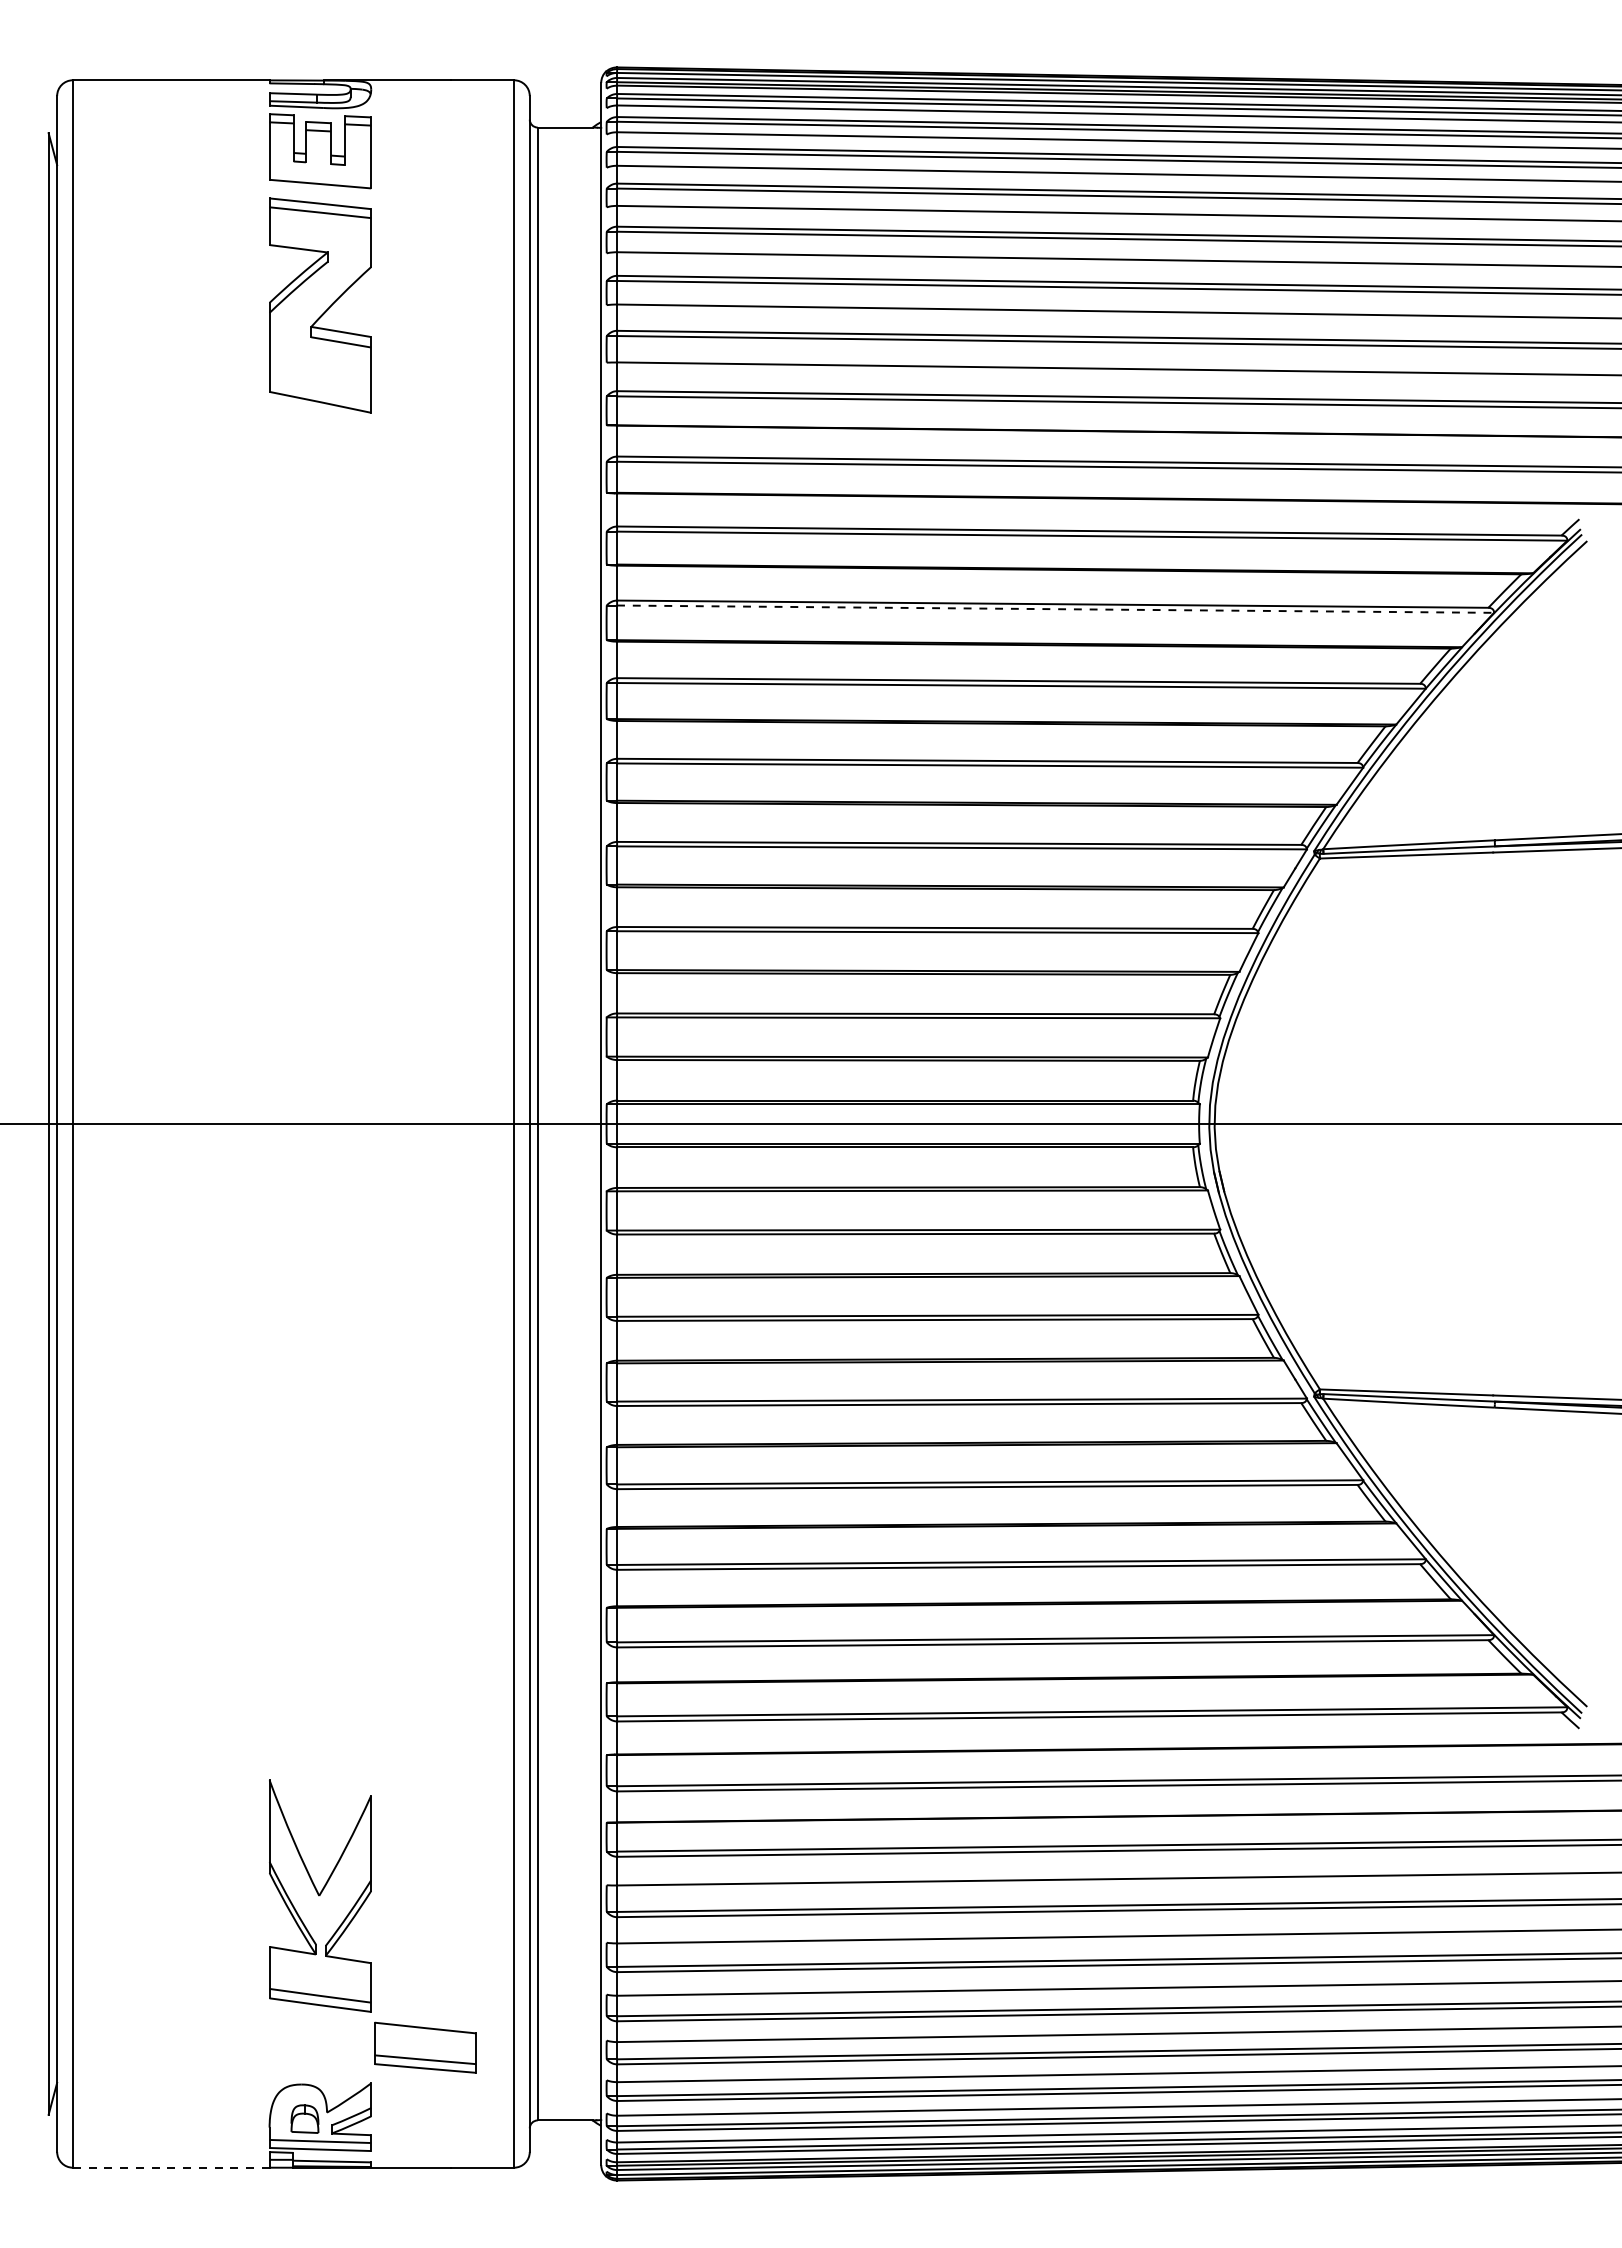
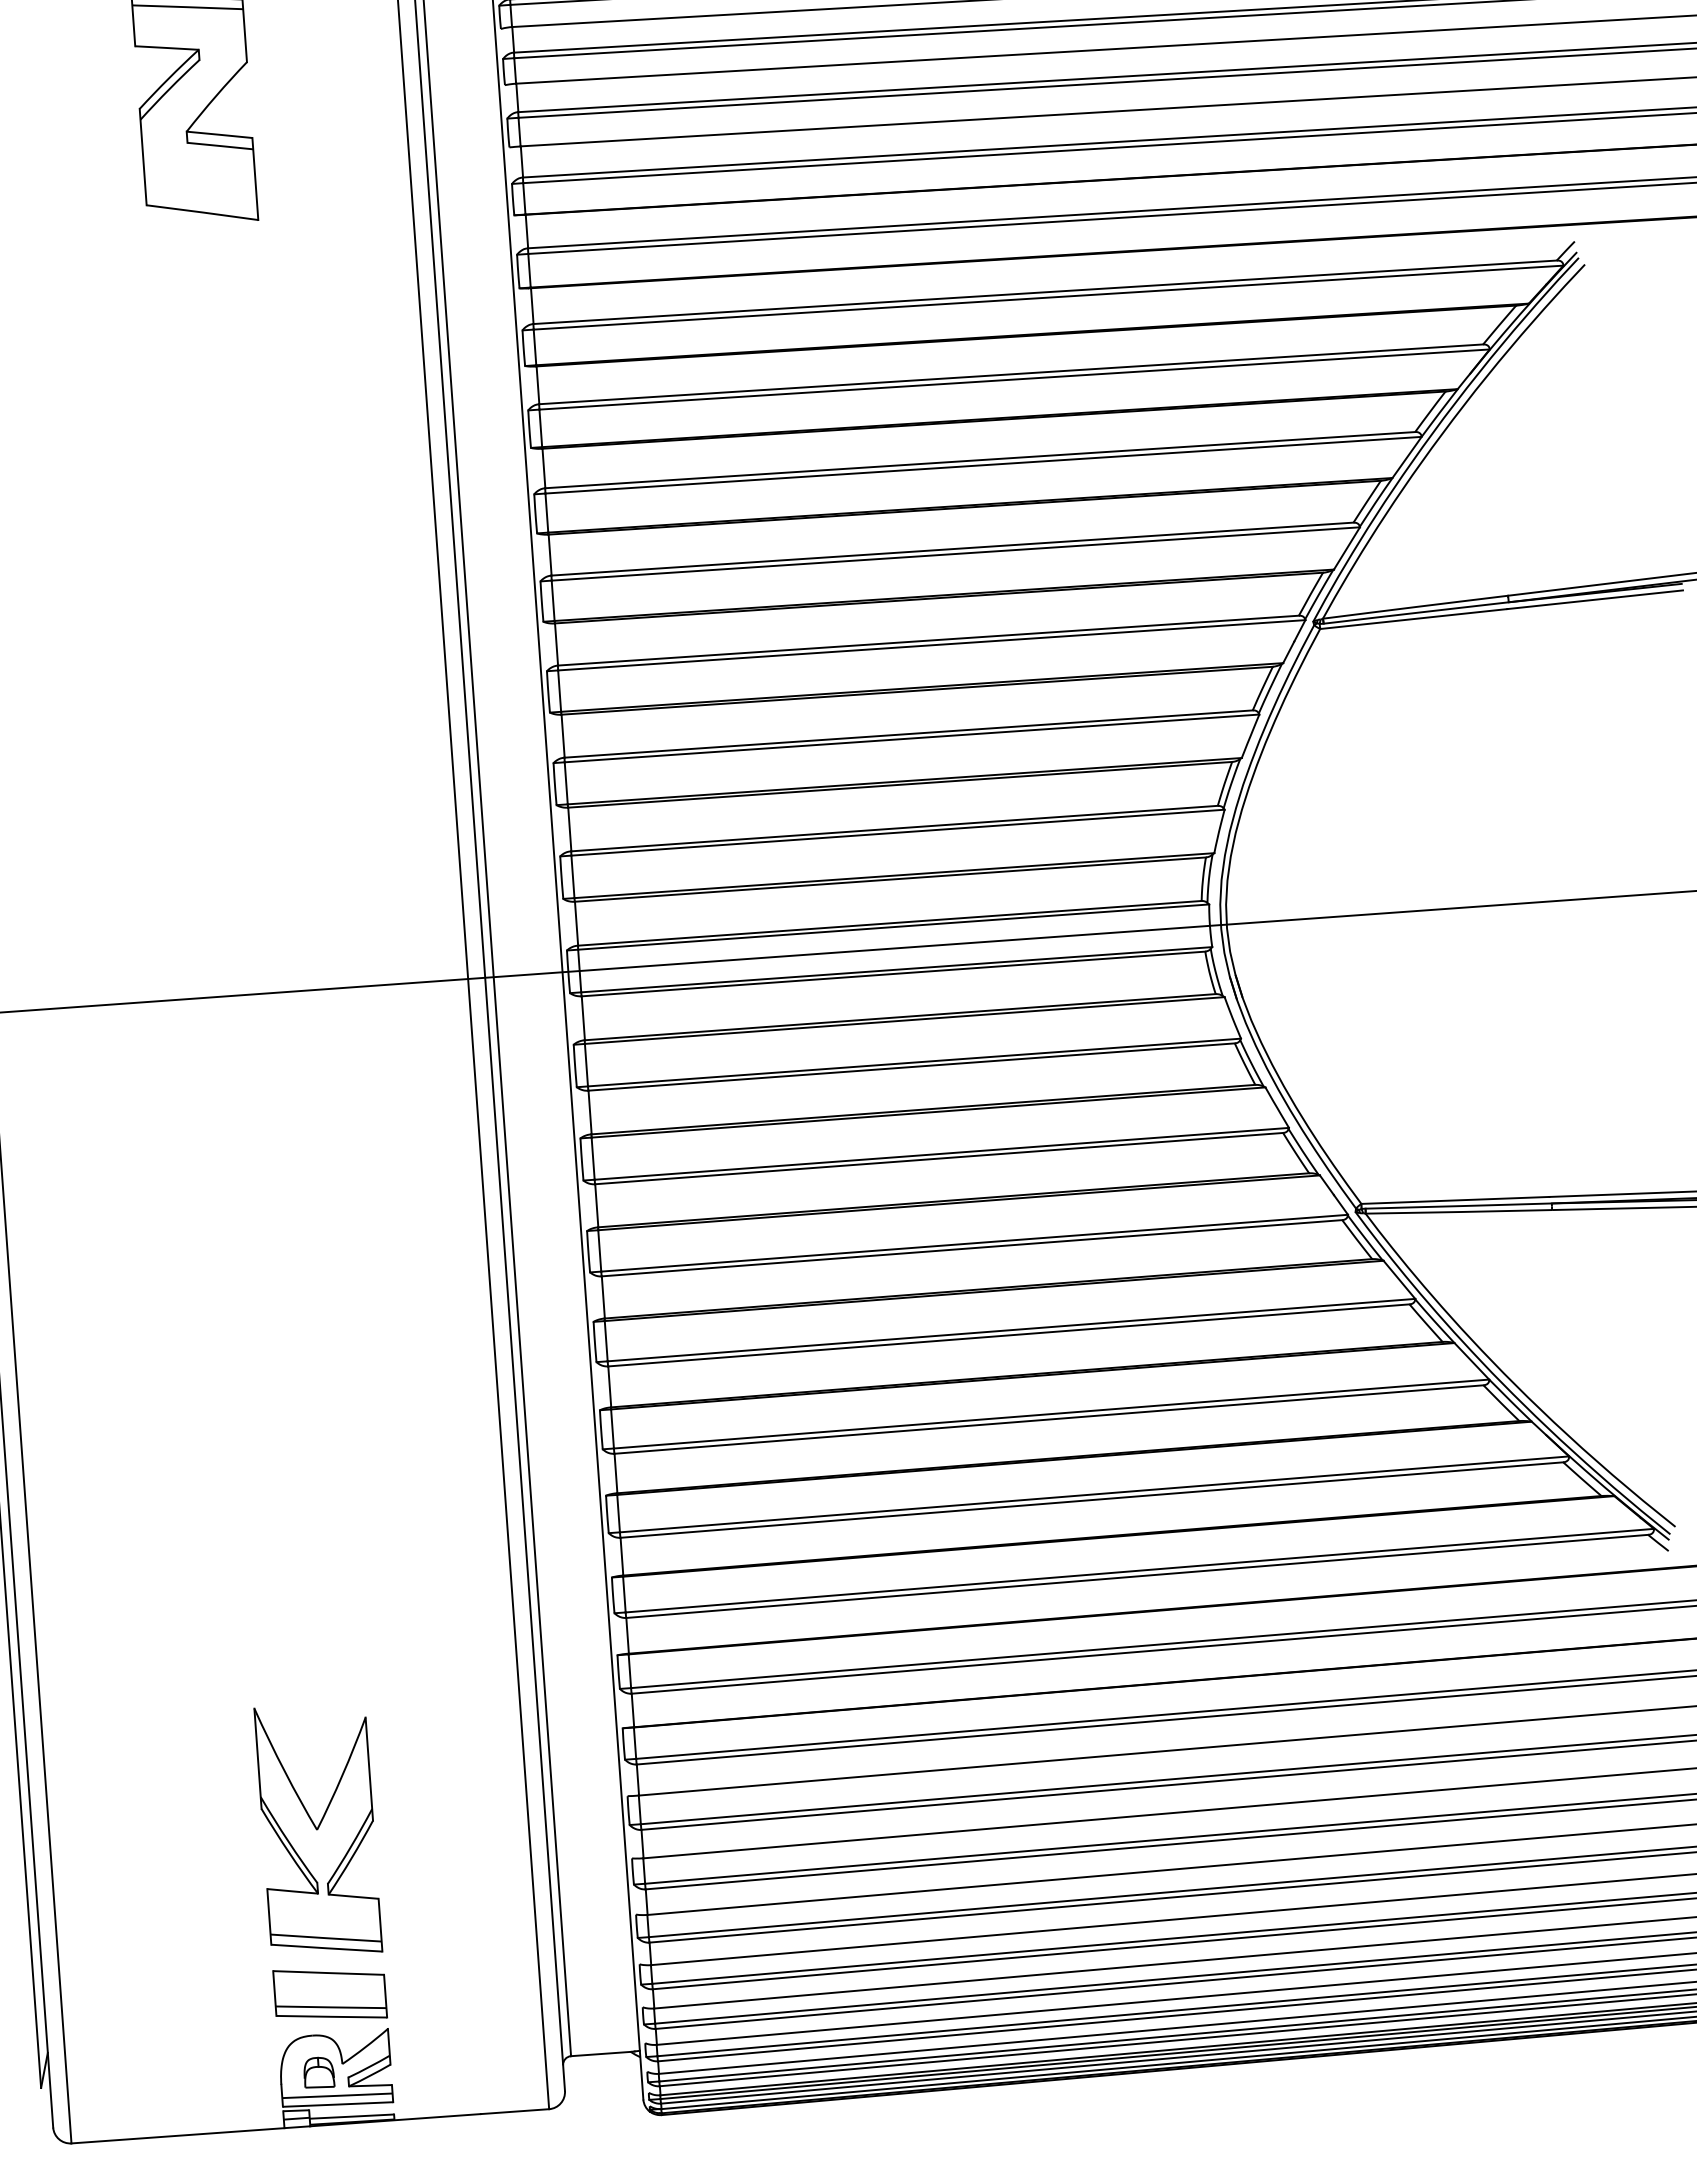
line: (1055, 609) -> (1014, 379), dashed -> solid
part: (425, 2047) -> (330, 1994), moved
line: (171, 2167) -> (178, 2135), dashed -> solid

